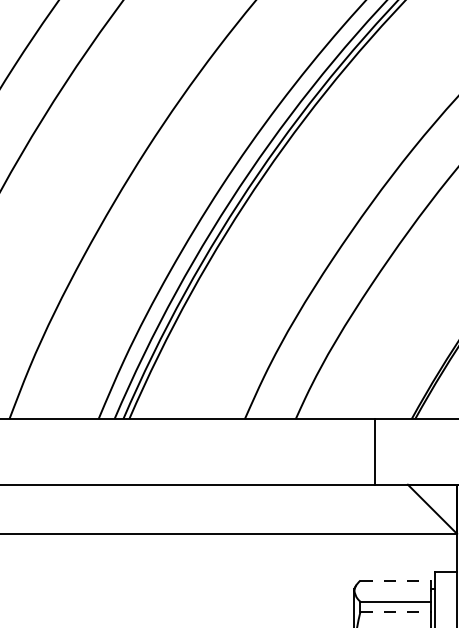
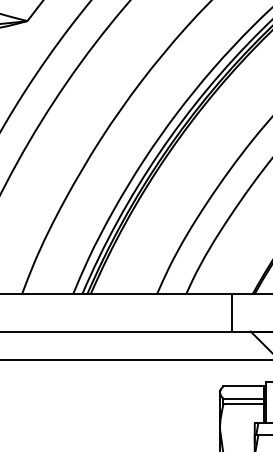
line: (397, 580) -> (244, 386), dashed -> solid
line: (397, 611) -> (244, 404), dashed -> solid

